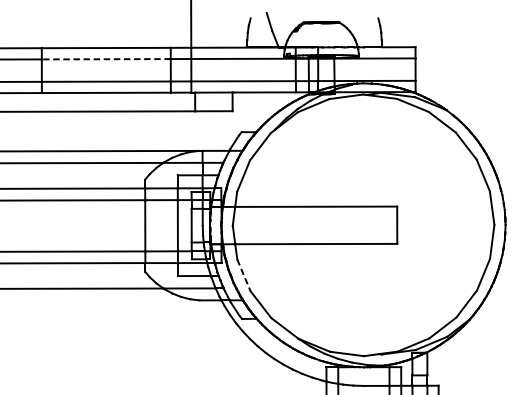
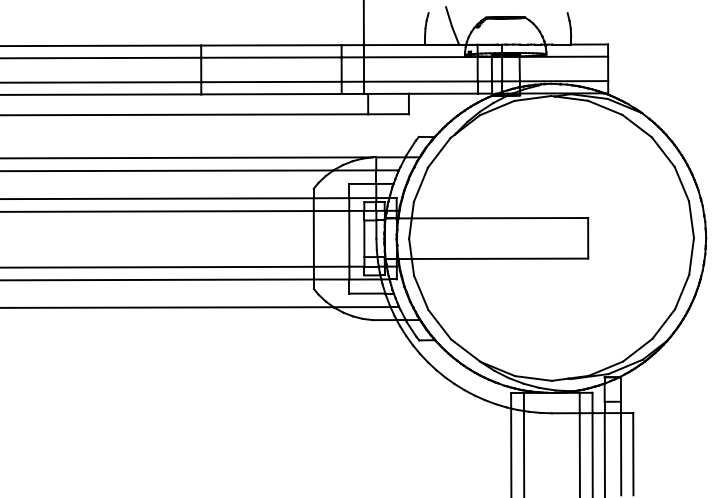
line: (105, 59) -> (270, 57), dashed -> solid
line: (244, 275) -> (421, 292), dashed -> solid

